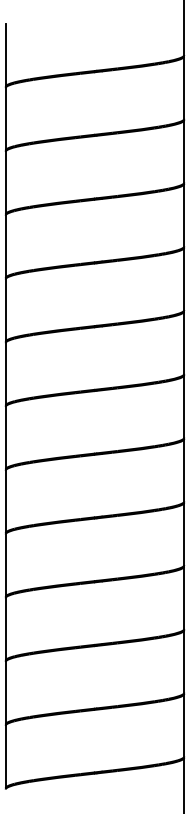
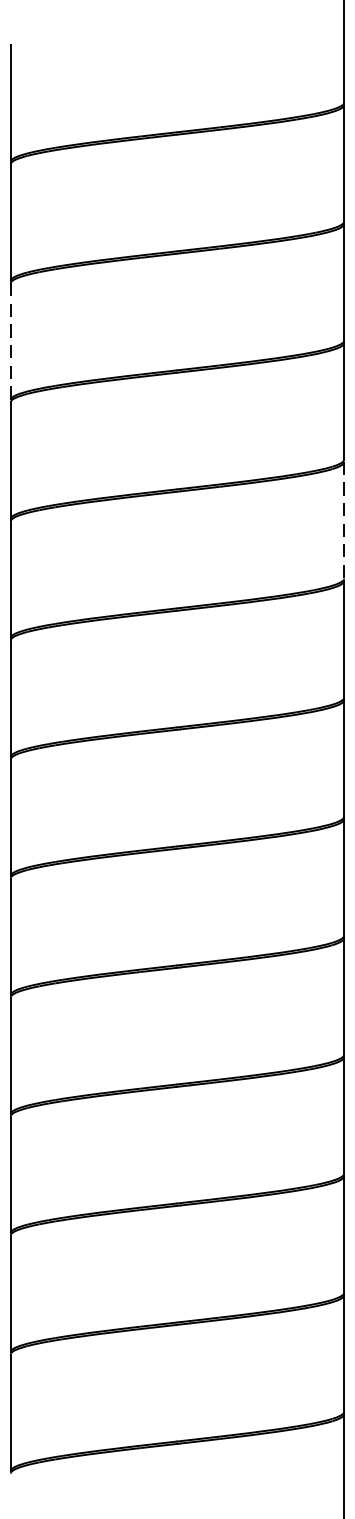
line: (5, 183) -> (10, 342), solid -> dashed
line: (184, 279) -> (344, 521), solid -> dashed

